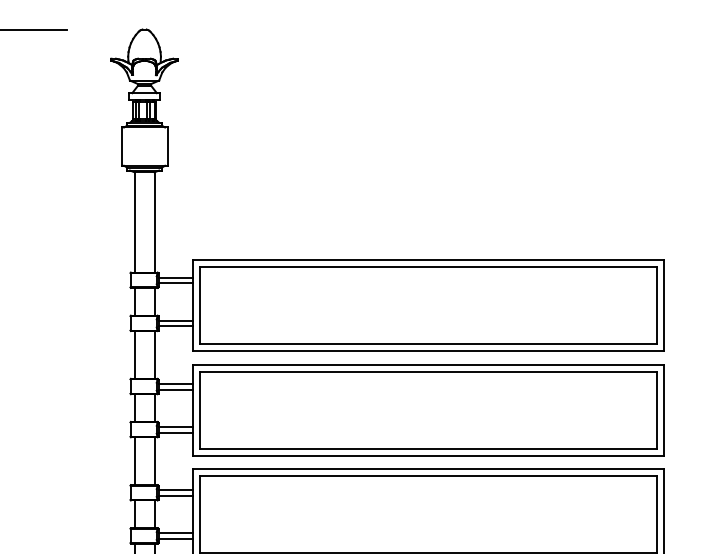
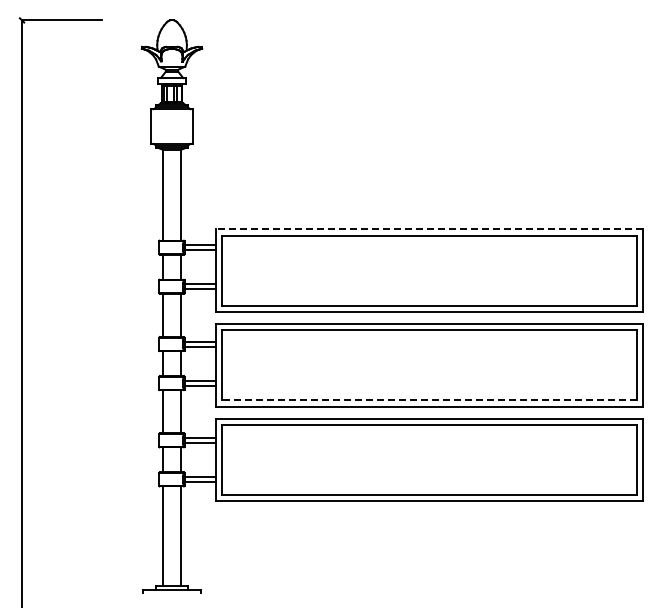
line: (428, 260) -> (429, 229), solid -> dashed
line: (427, 448) -> (428, 400), solid -> dashed

